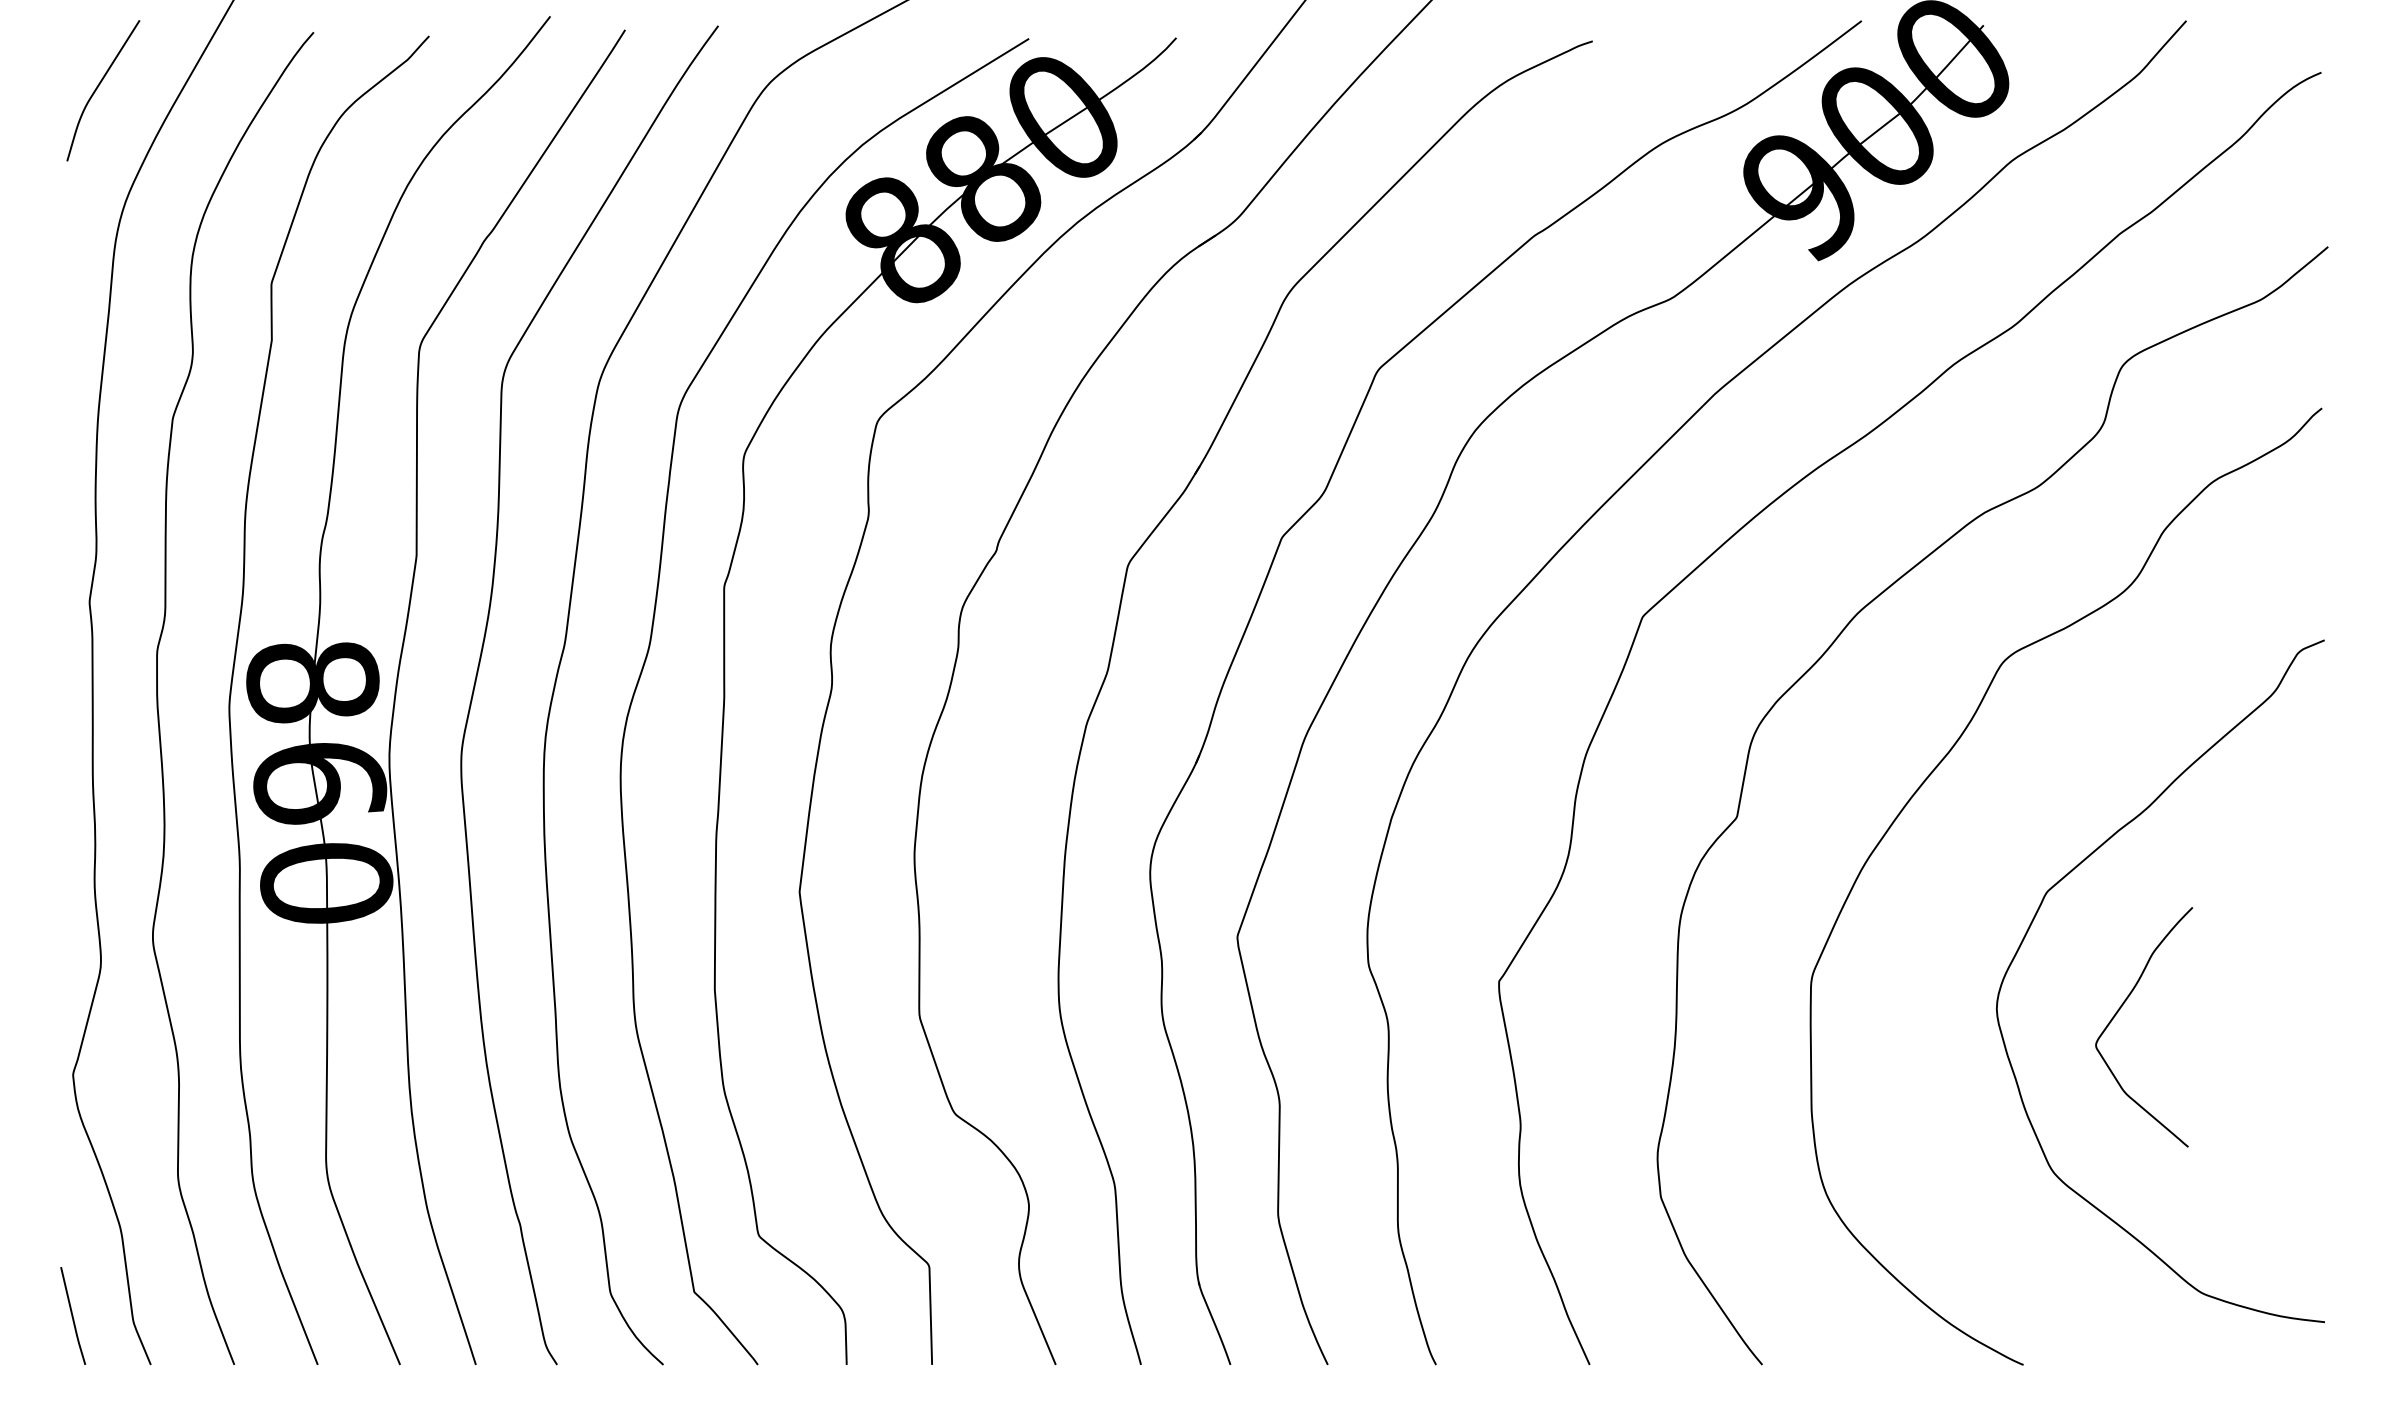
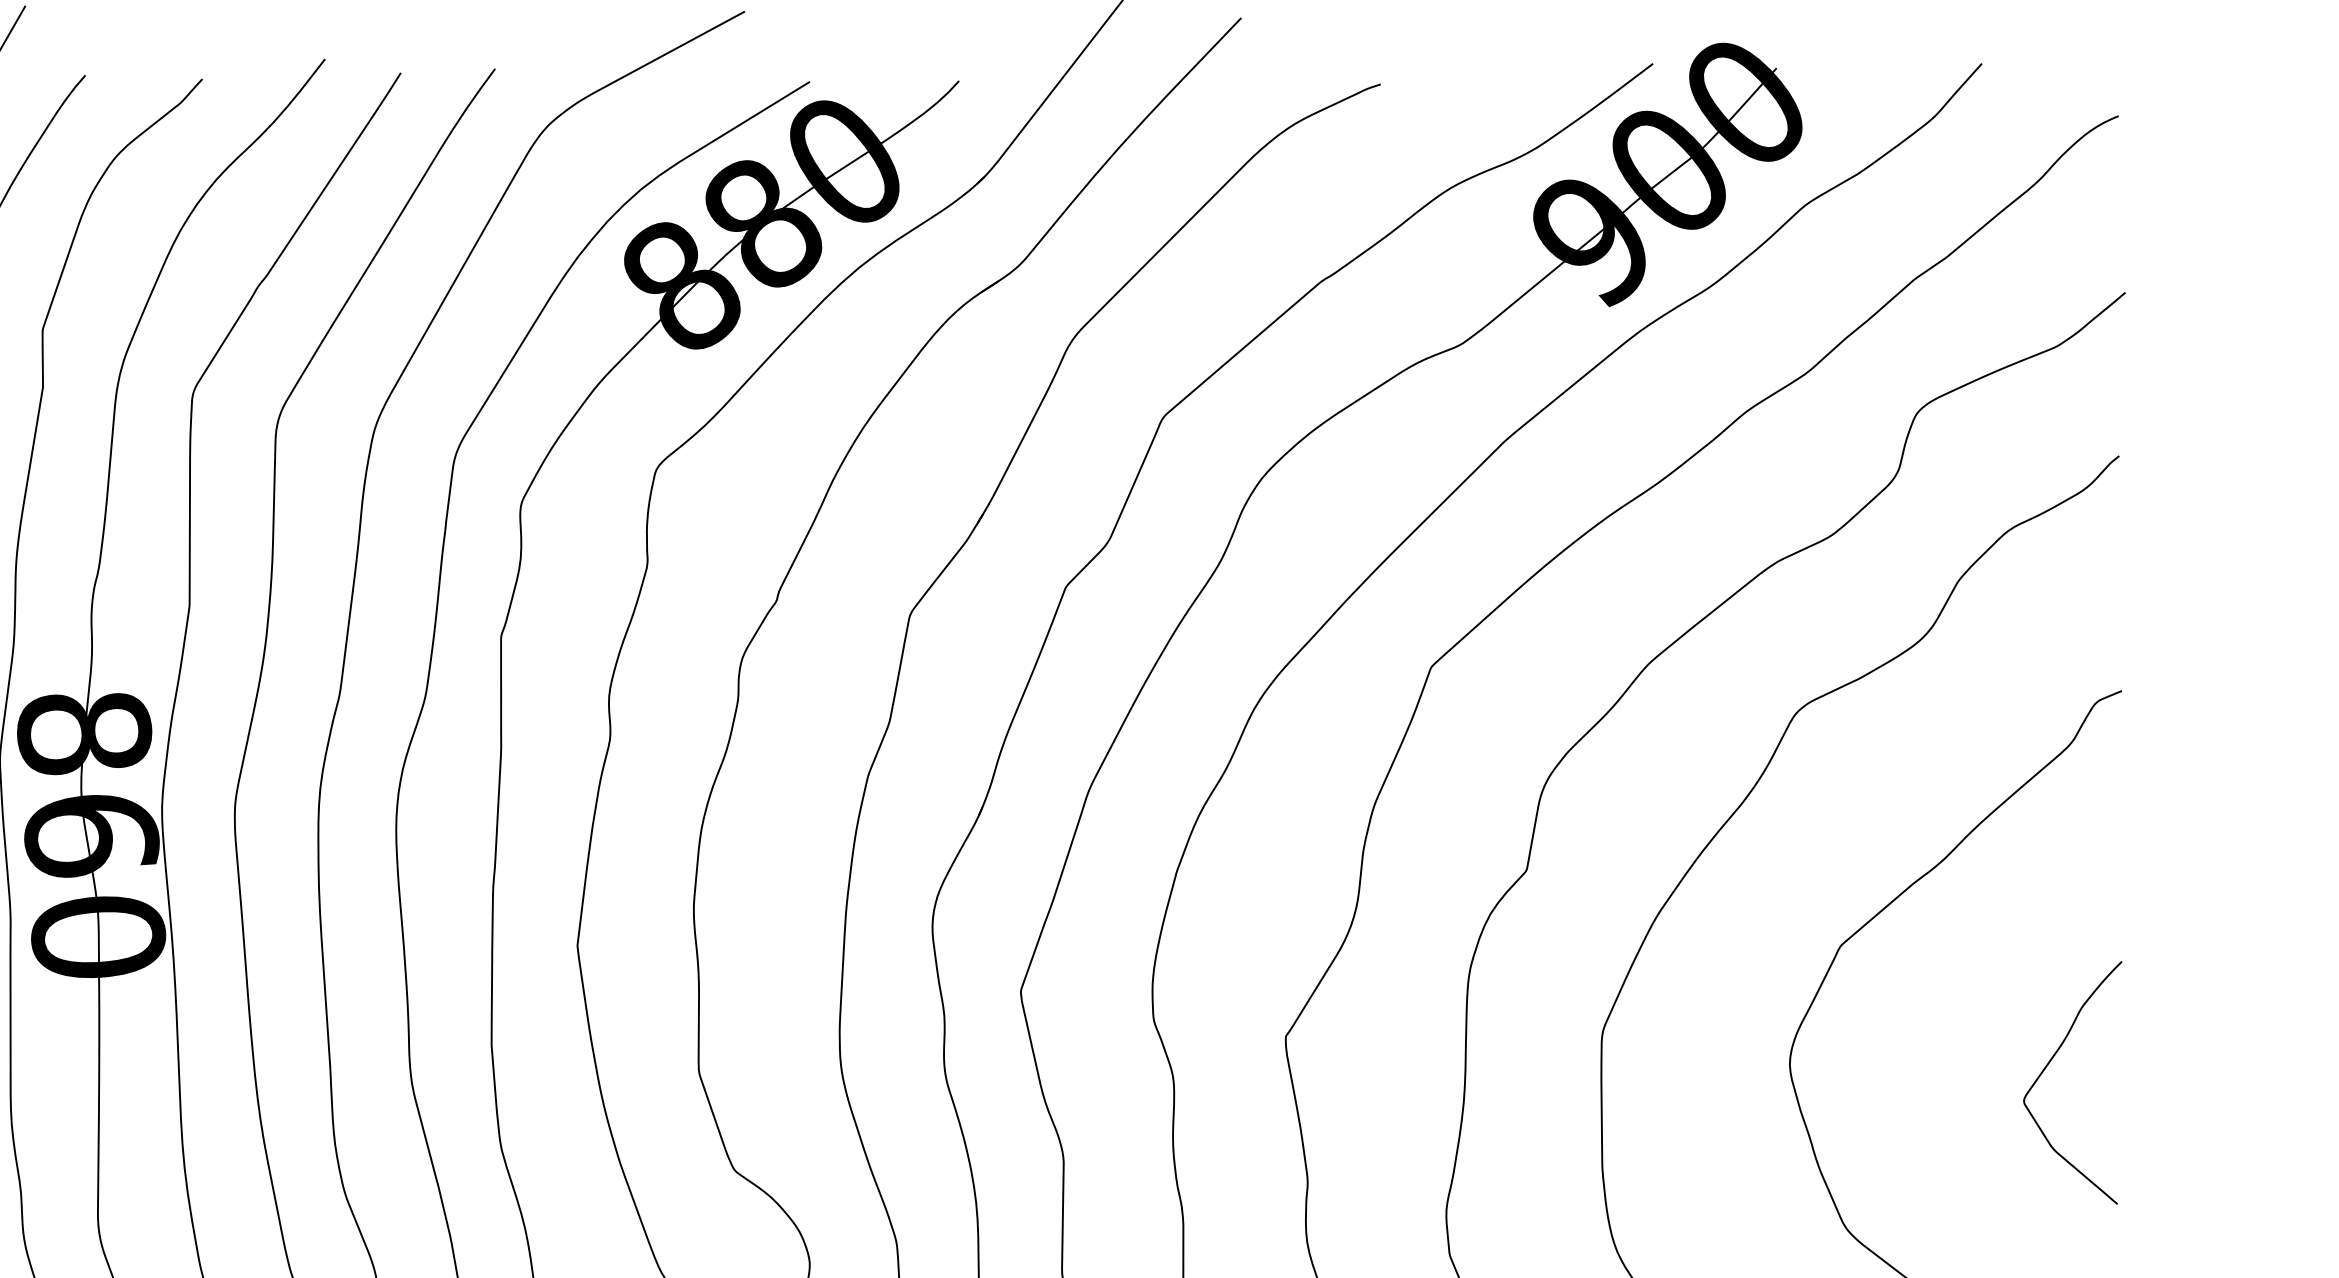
curve: (2120, 1009) -> (2048, 1064), moved

